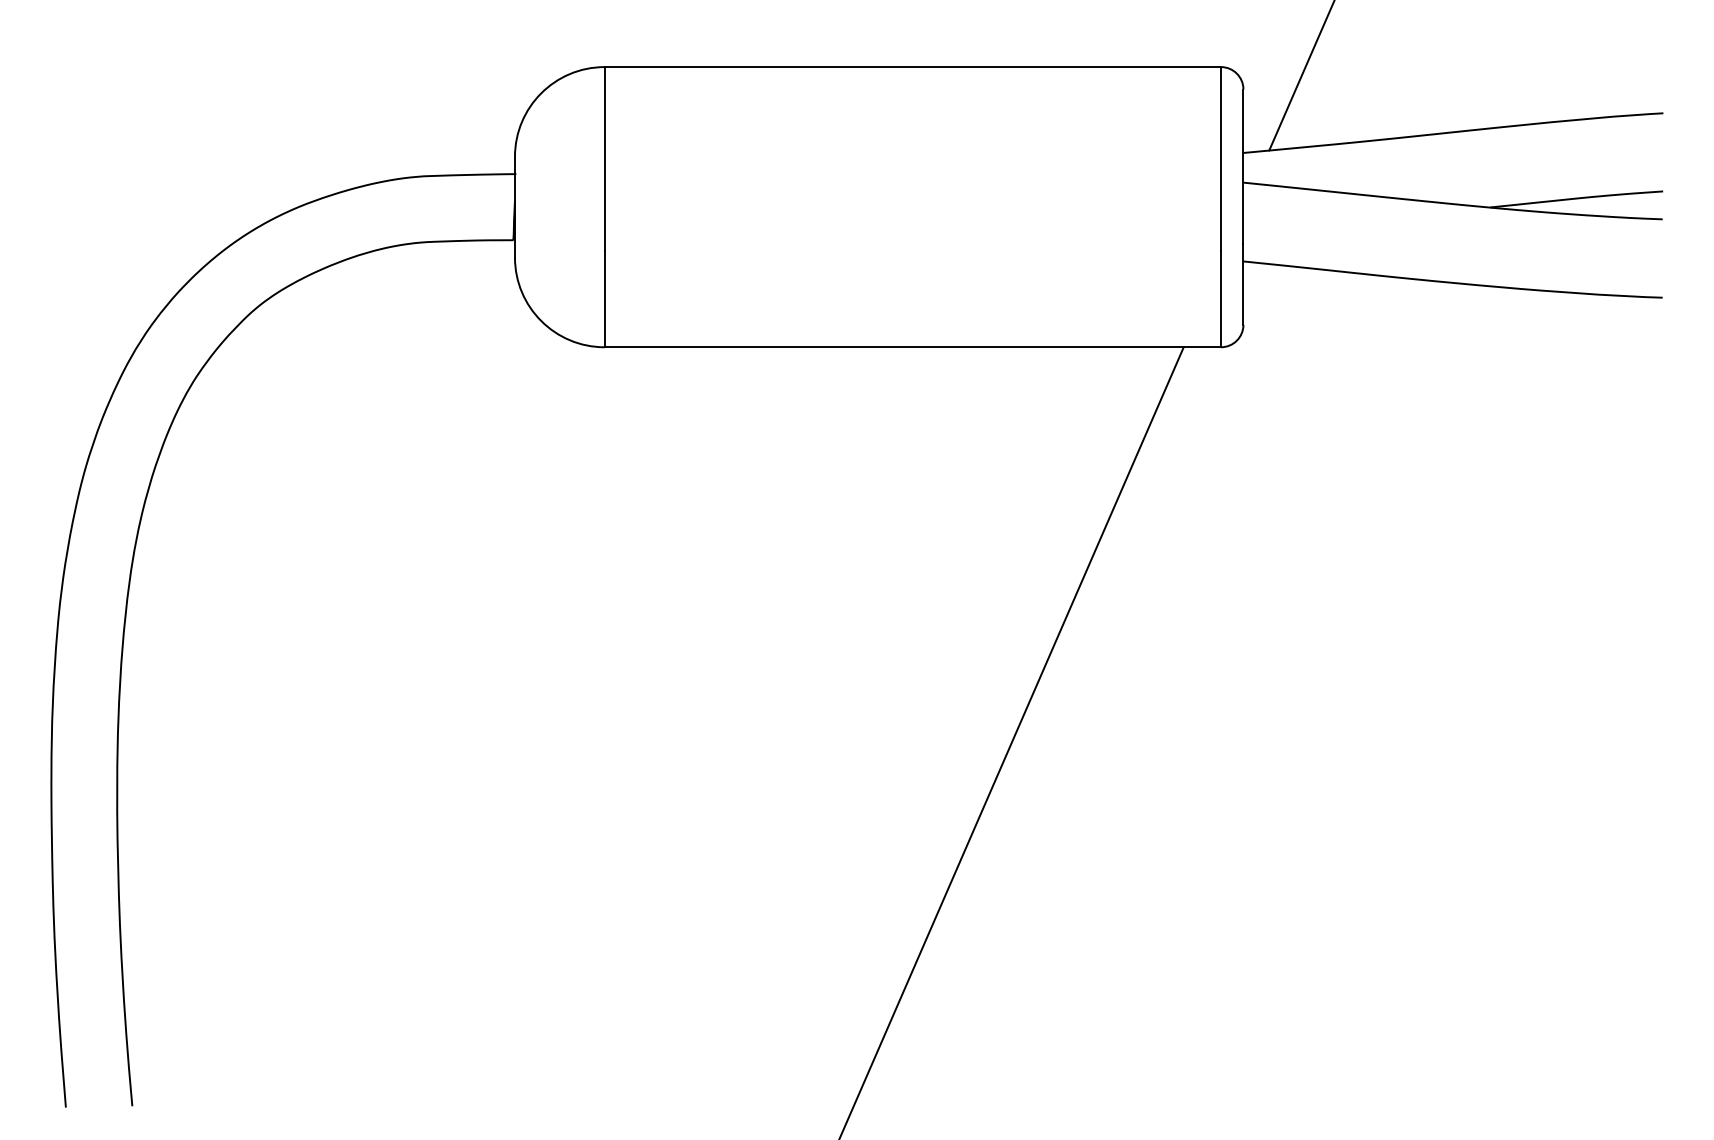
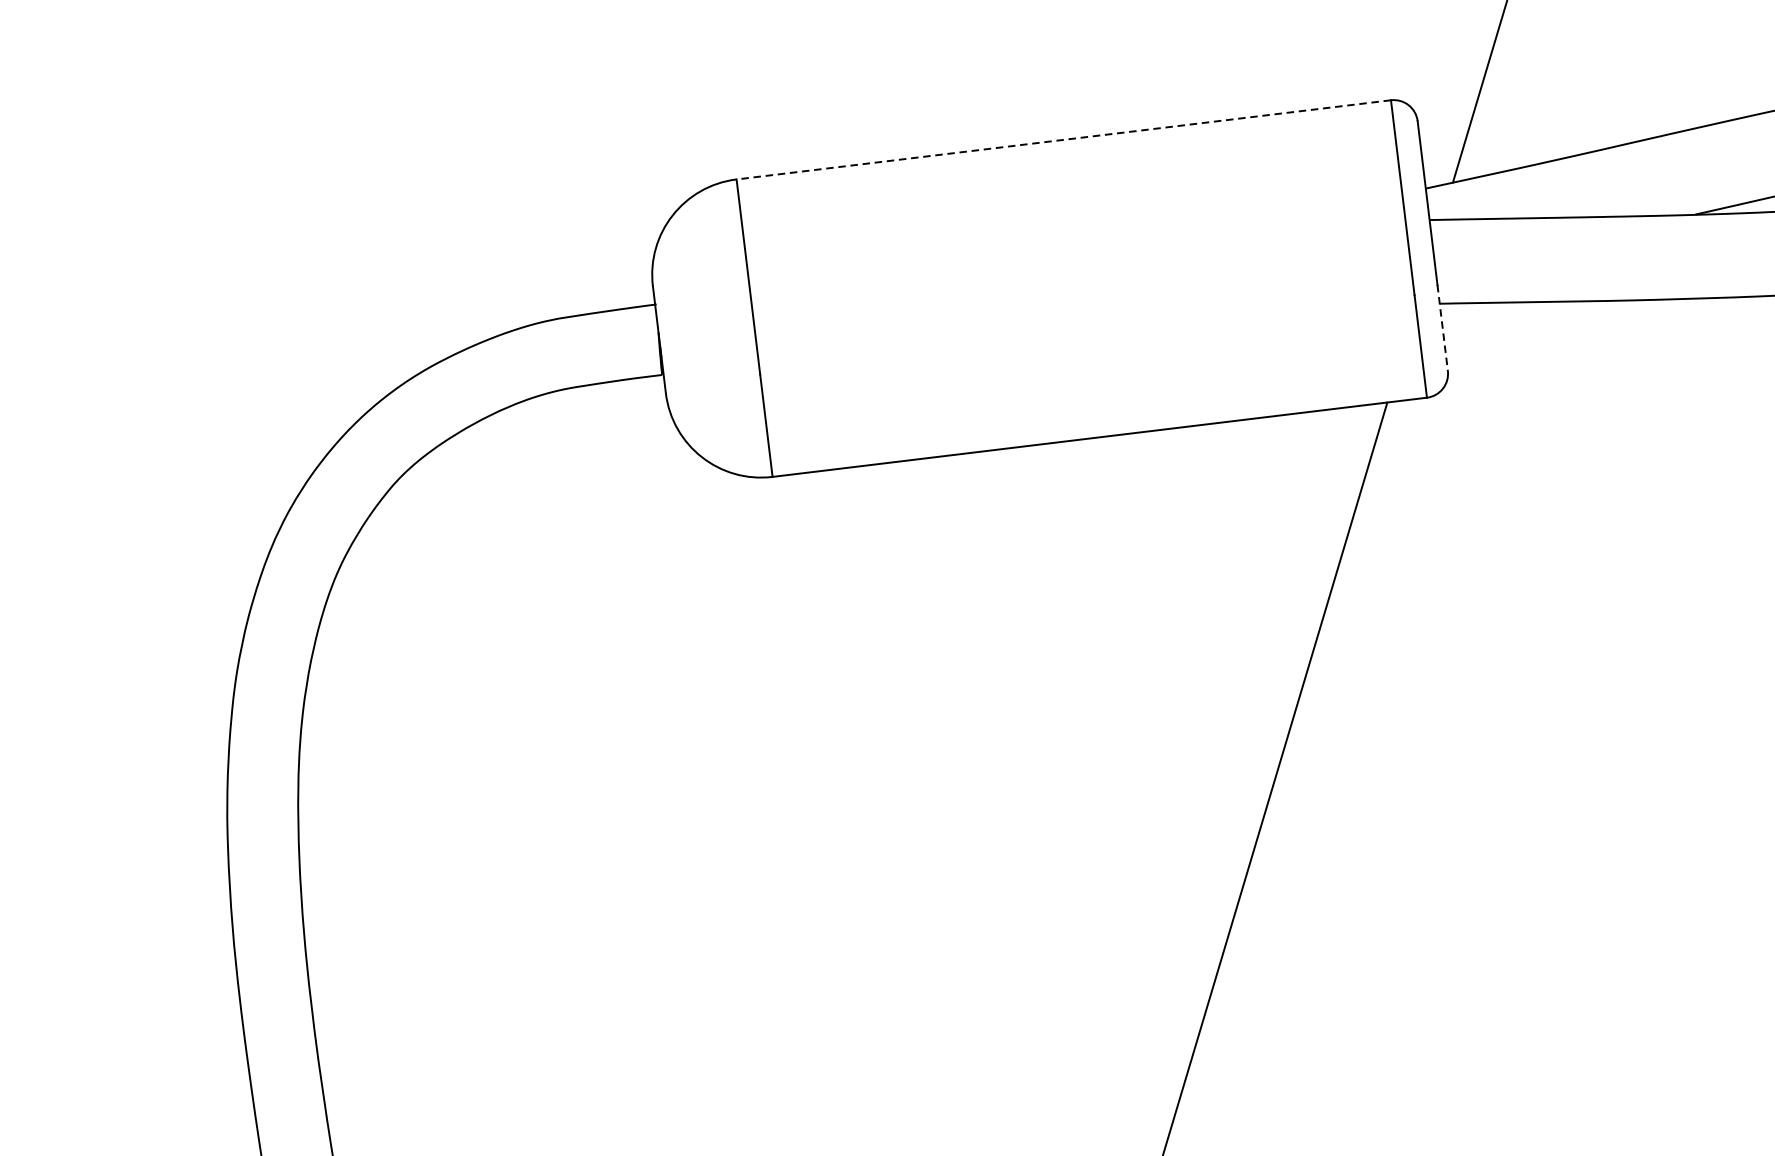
line: (912, 67) -> (1063, 140), solid -> dashed
line: (1243, 284) -> (1442, 328), solid -> dashed

